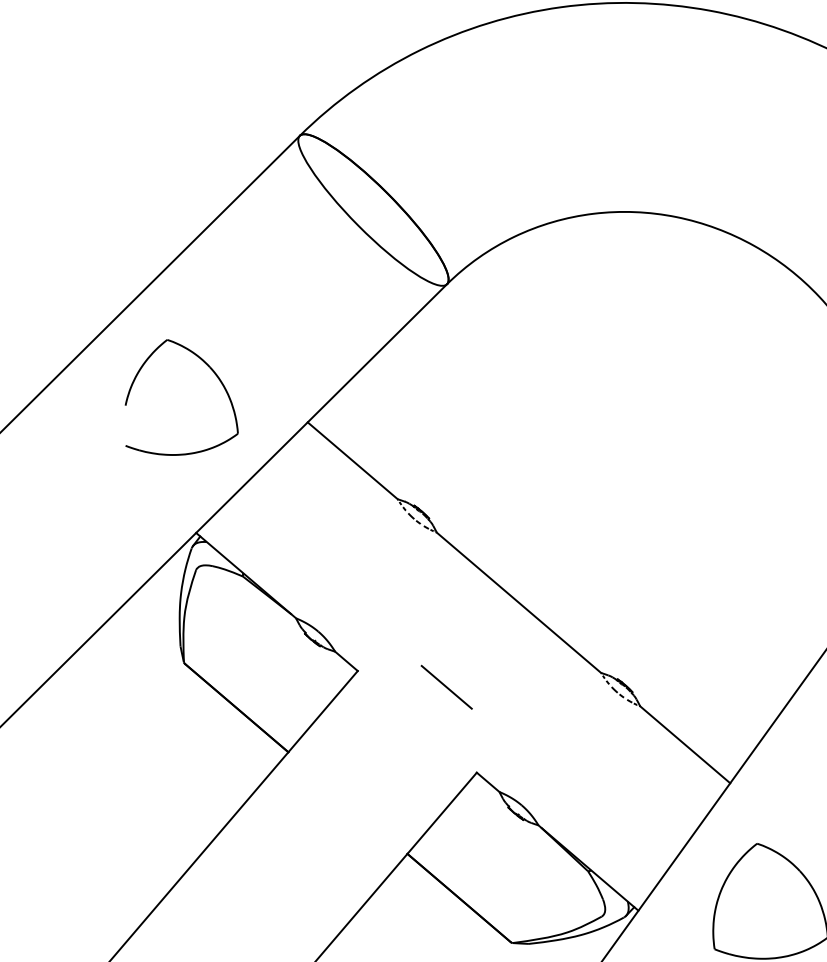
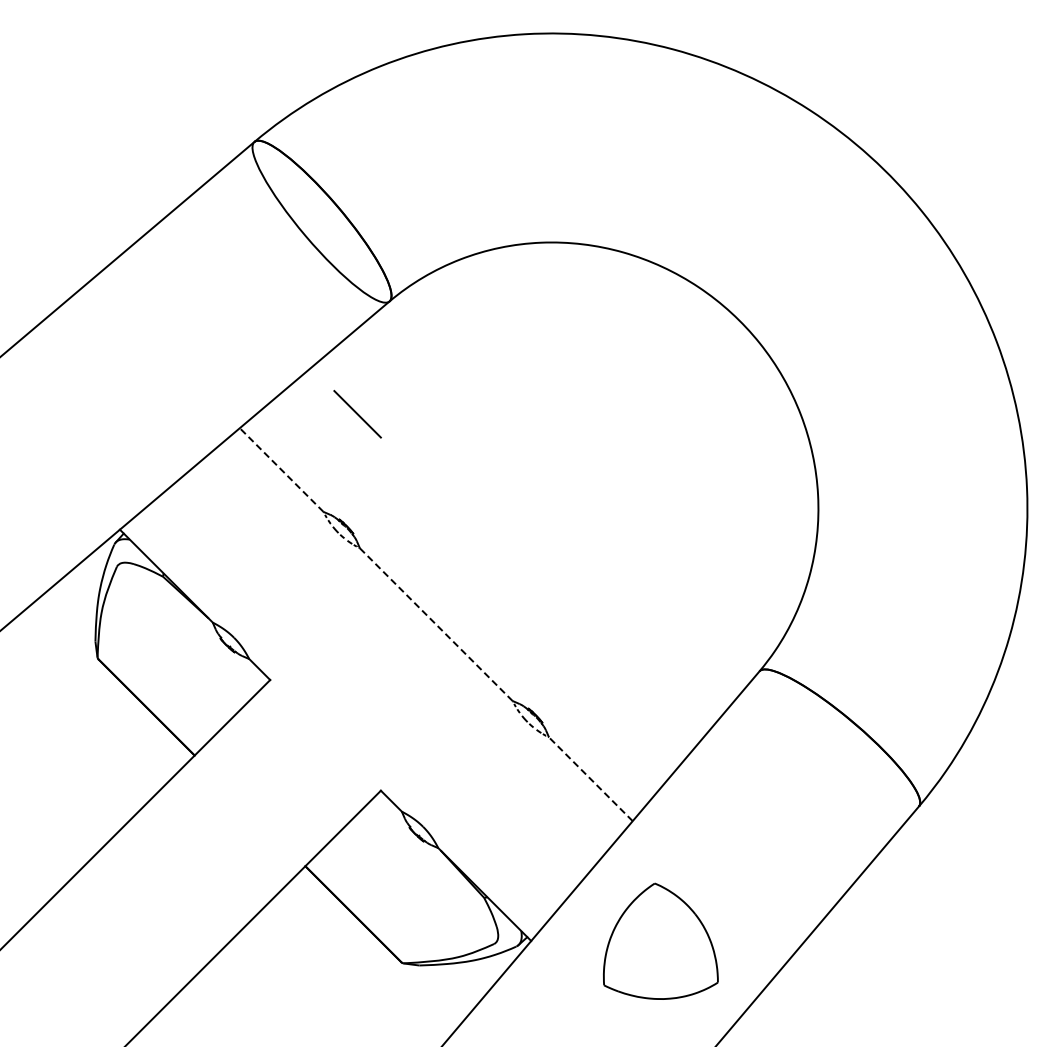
part: (211, 370) -> (147, 368), removed
line: (352, 460) -> (281, 469), solid -> dashed
line: (518, 602) -> (435, 624), solid -> dashed
line: (446, 687) -> (357, 414), moved
line: (684, 744) -> (590, 778), solid -> dashed

